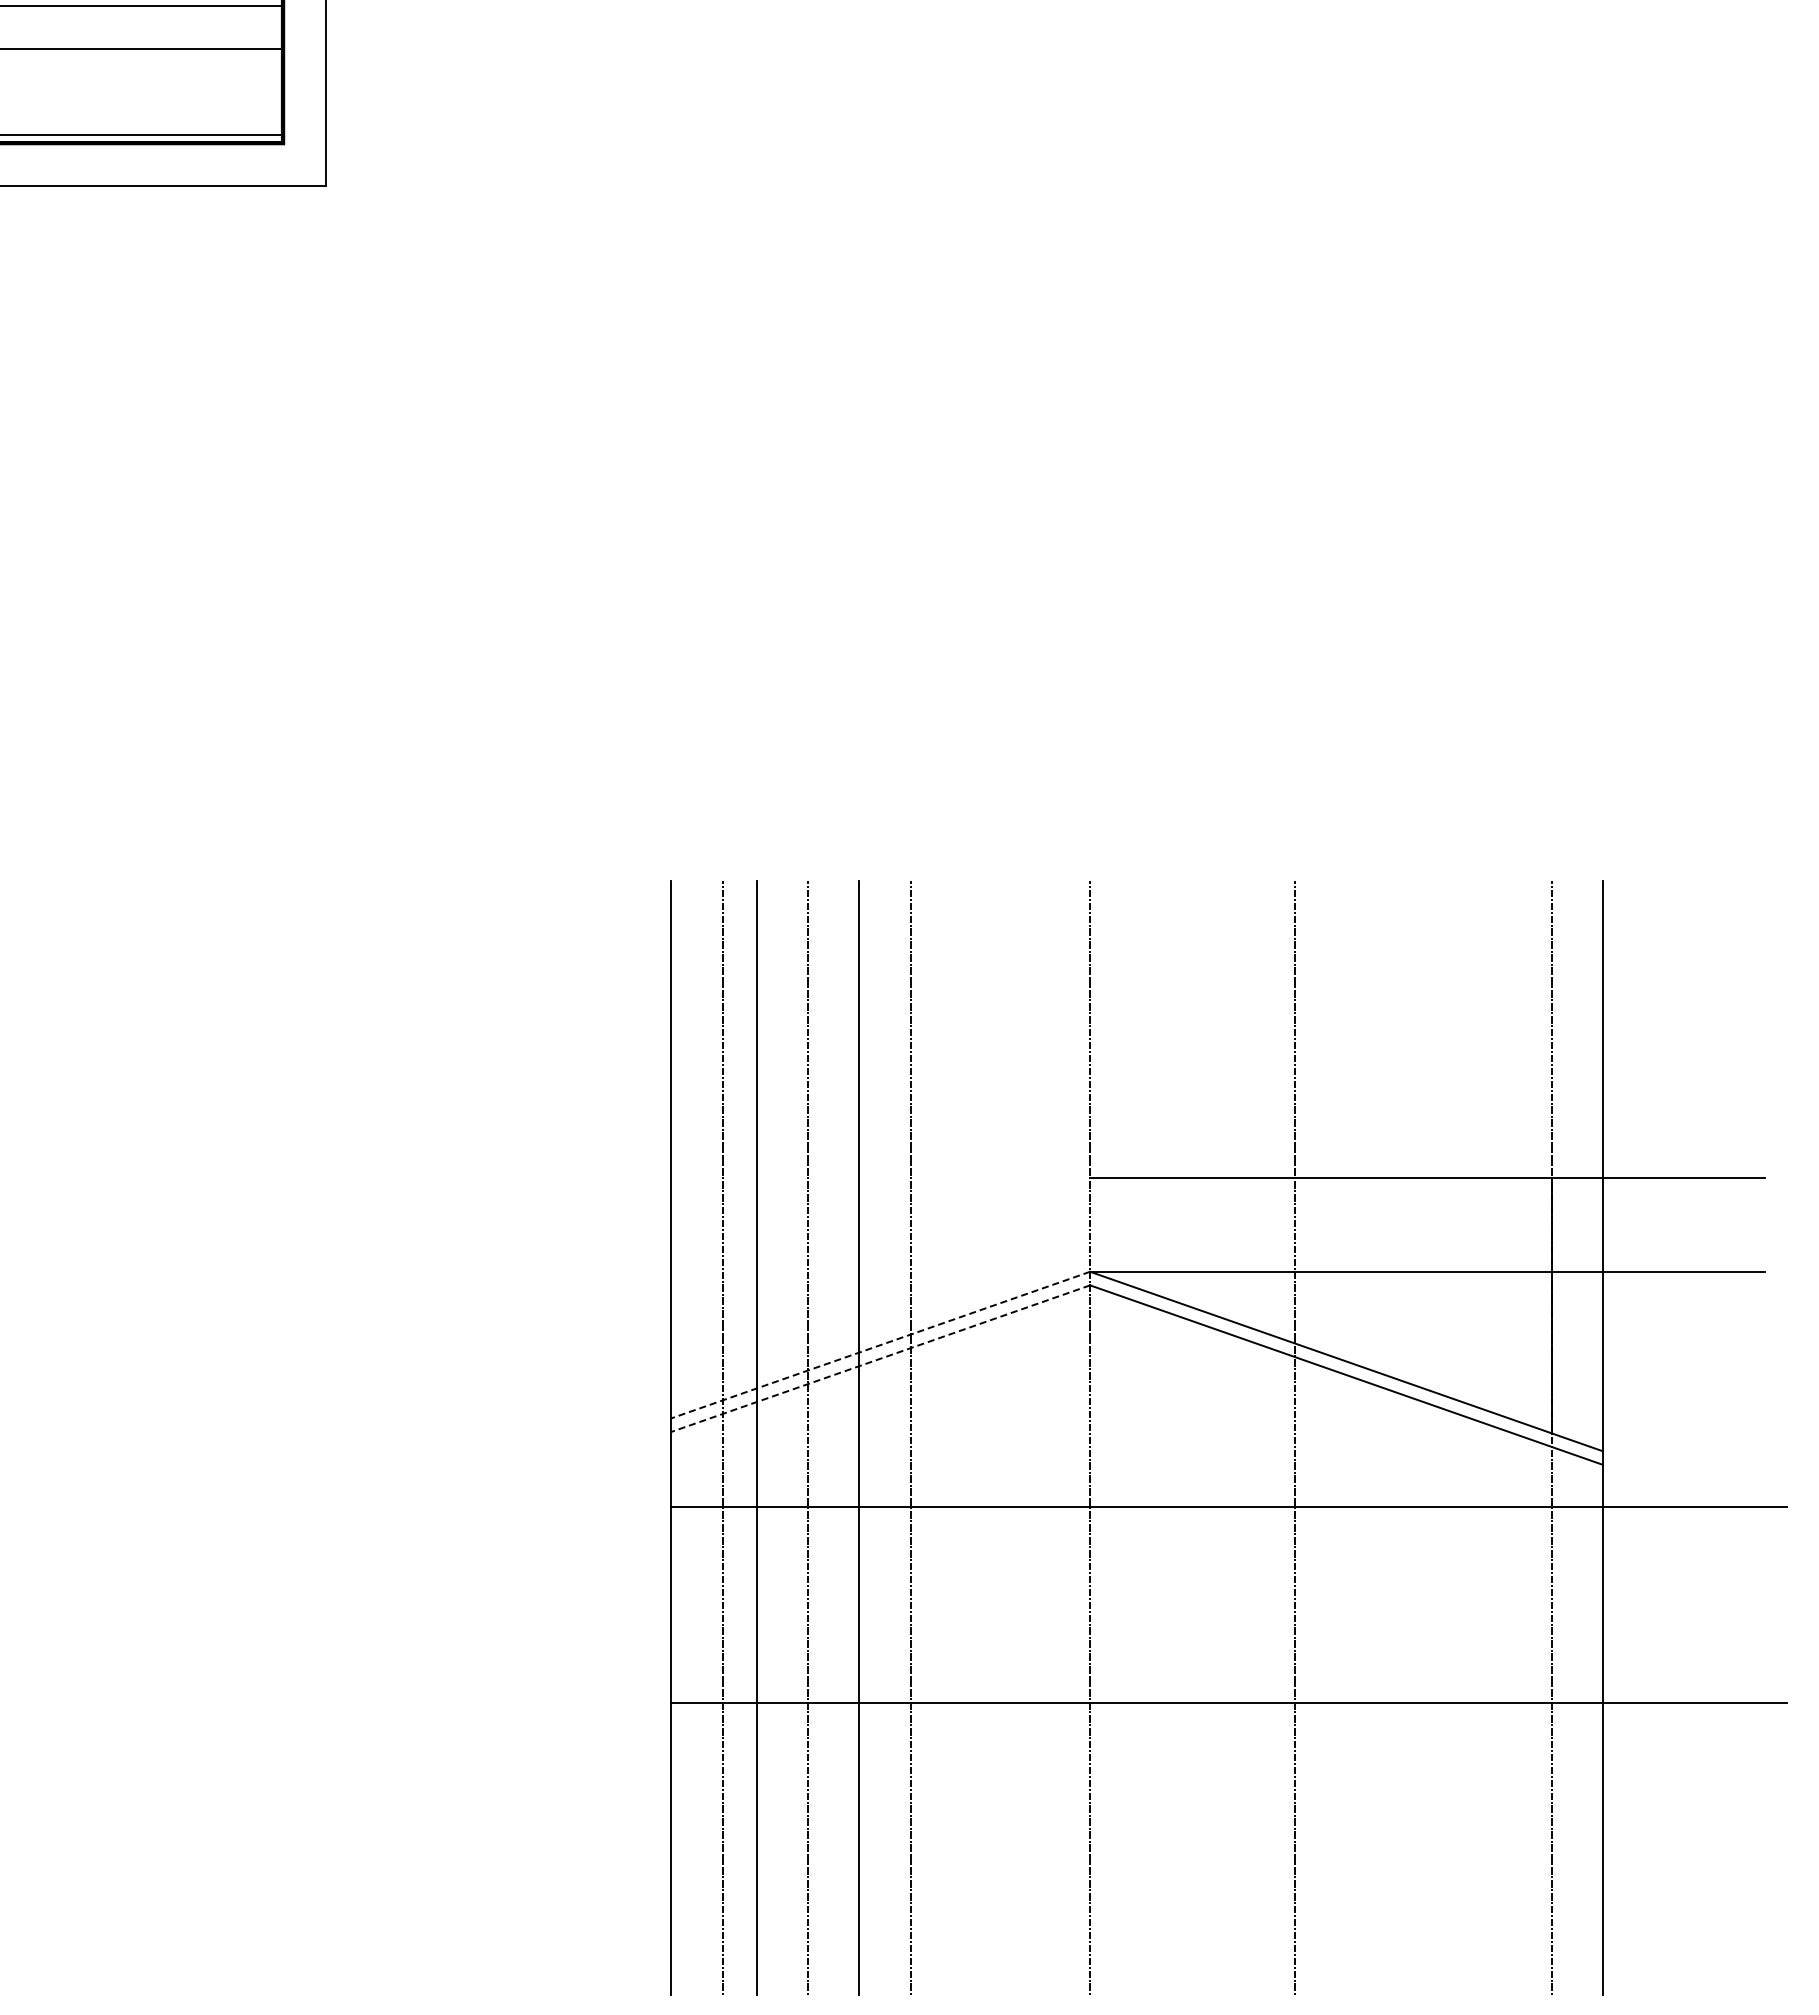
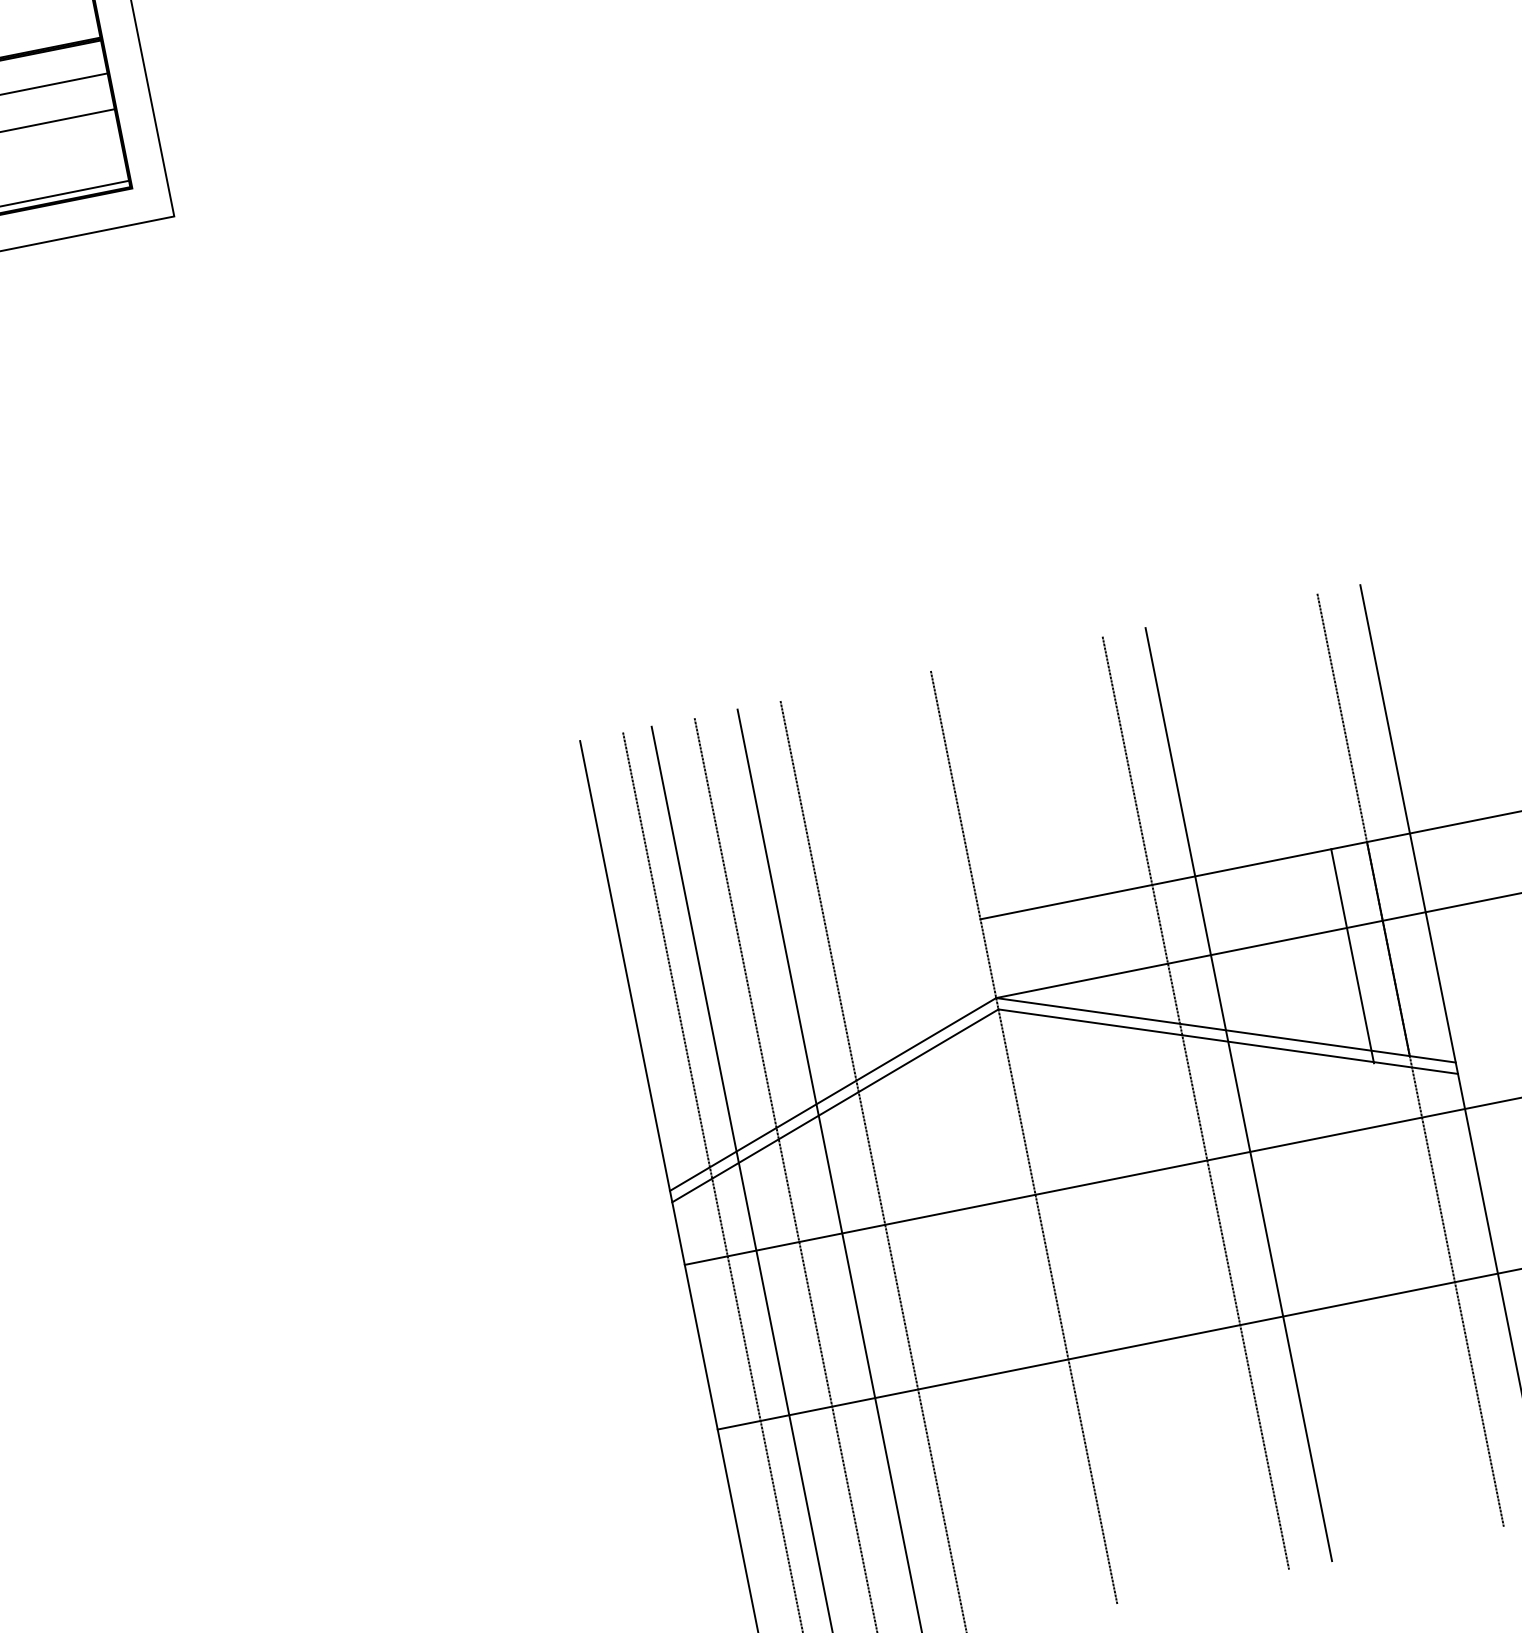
line: (1508, 1305) -> (1352, 956), added
line: (880, 1345) -> (832, 1094), dashed -> solid
line: (880, 1358) -> (835, 1105), dashed -> solid
line: (1346, 1438) -> (1238, 1094), added

